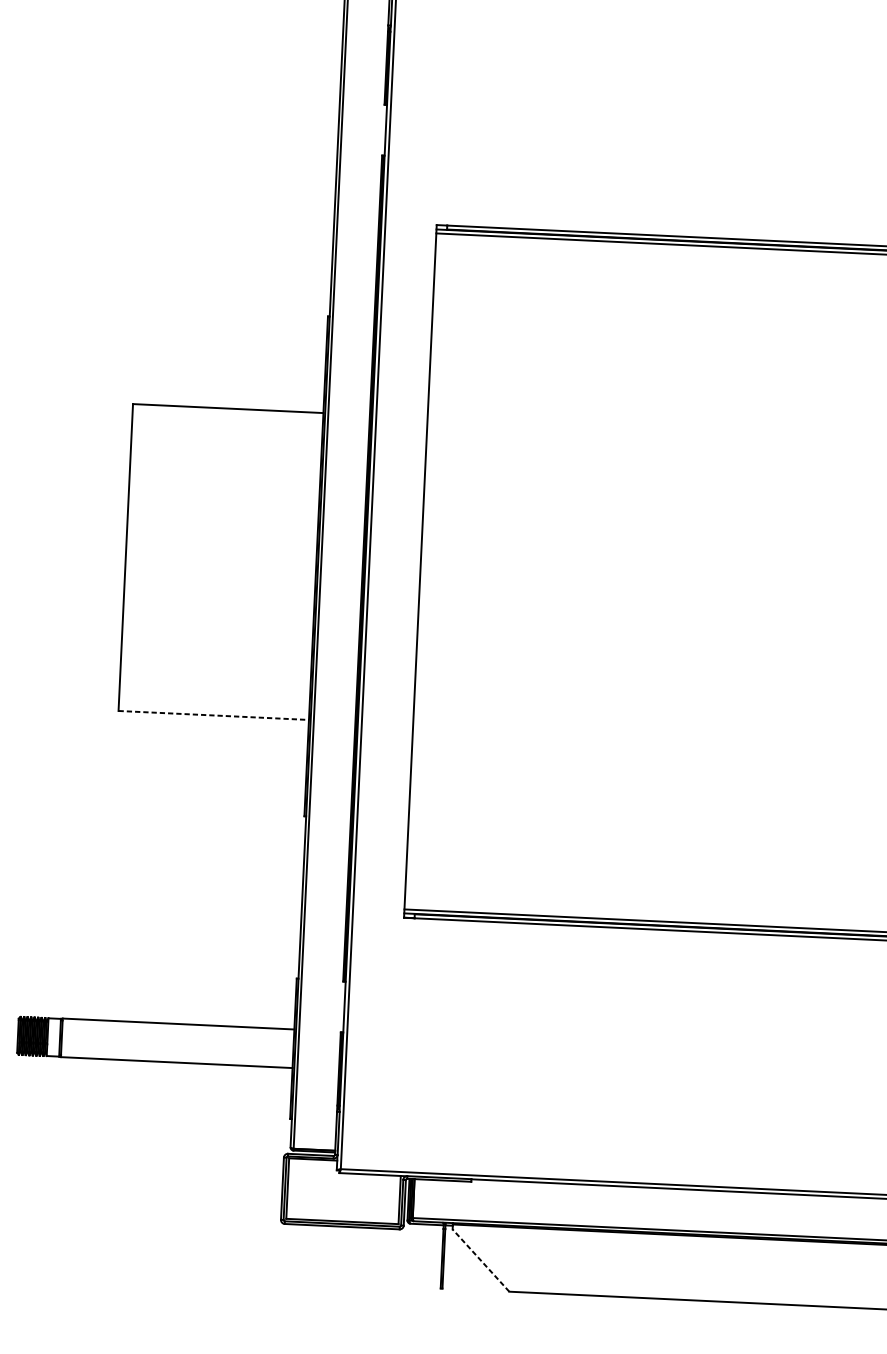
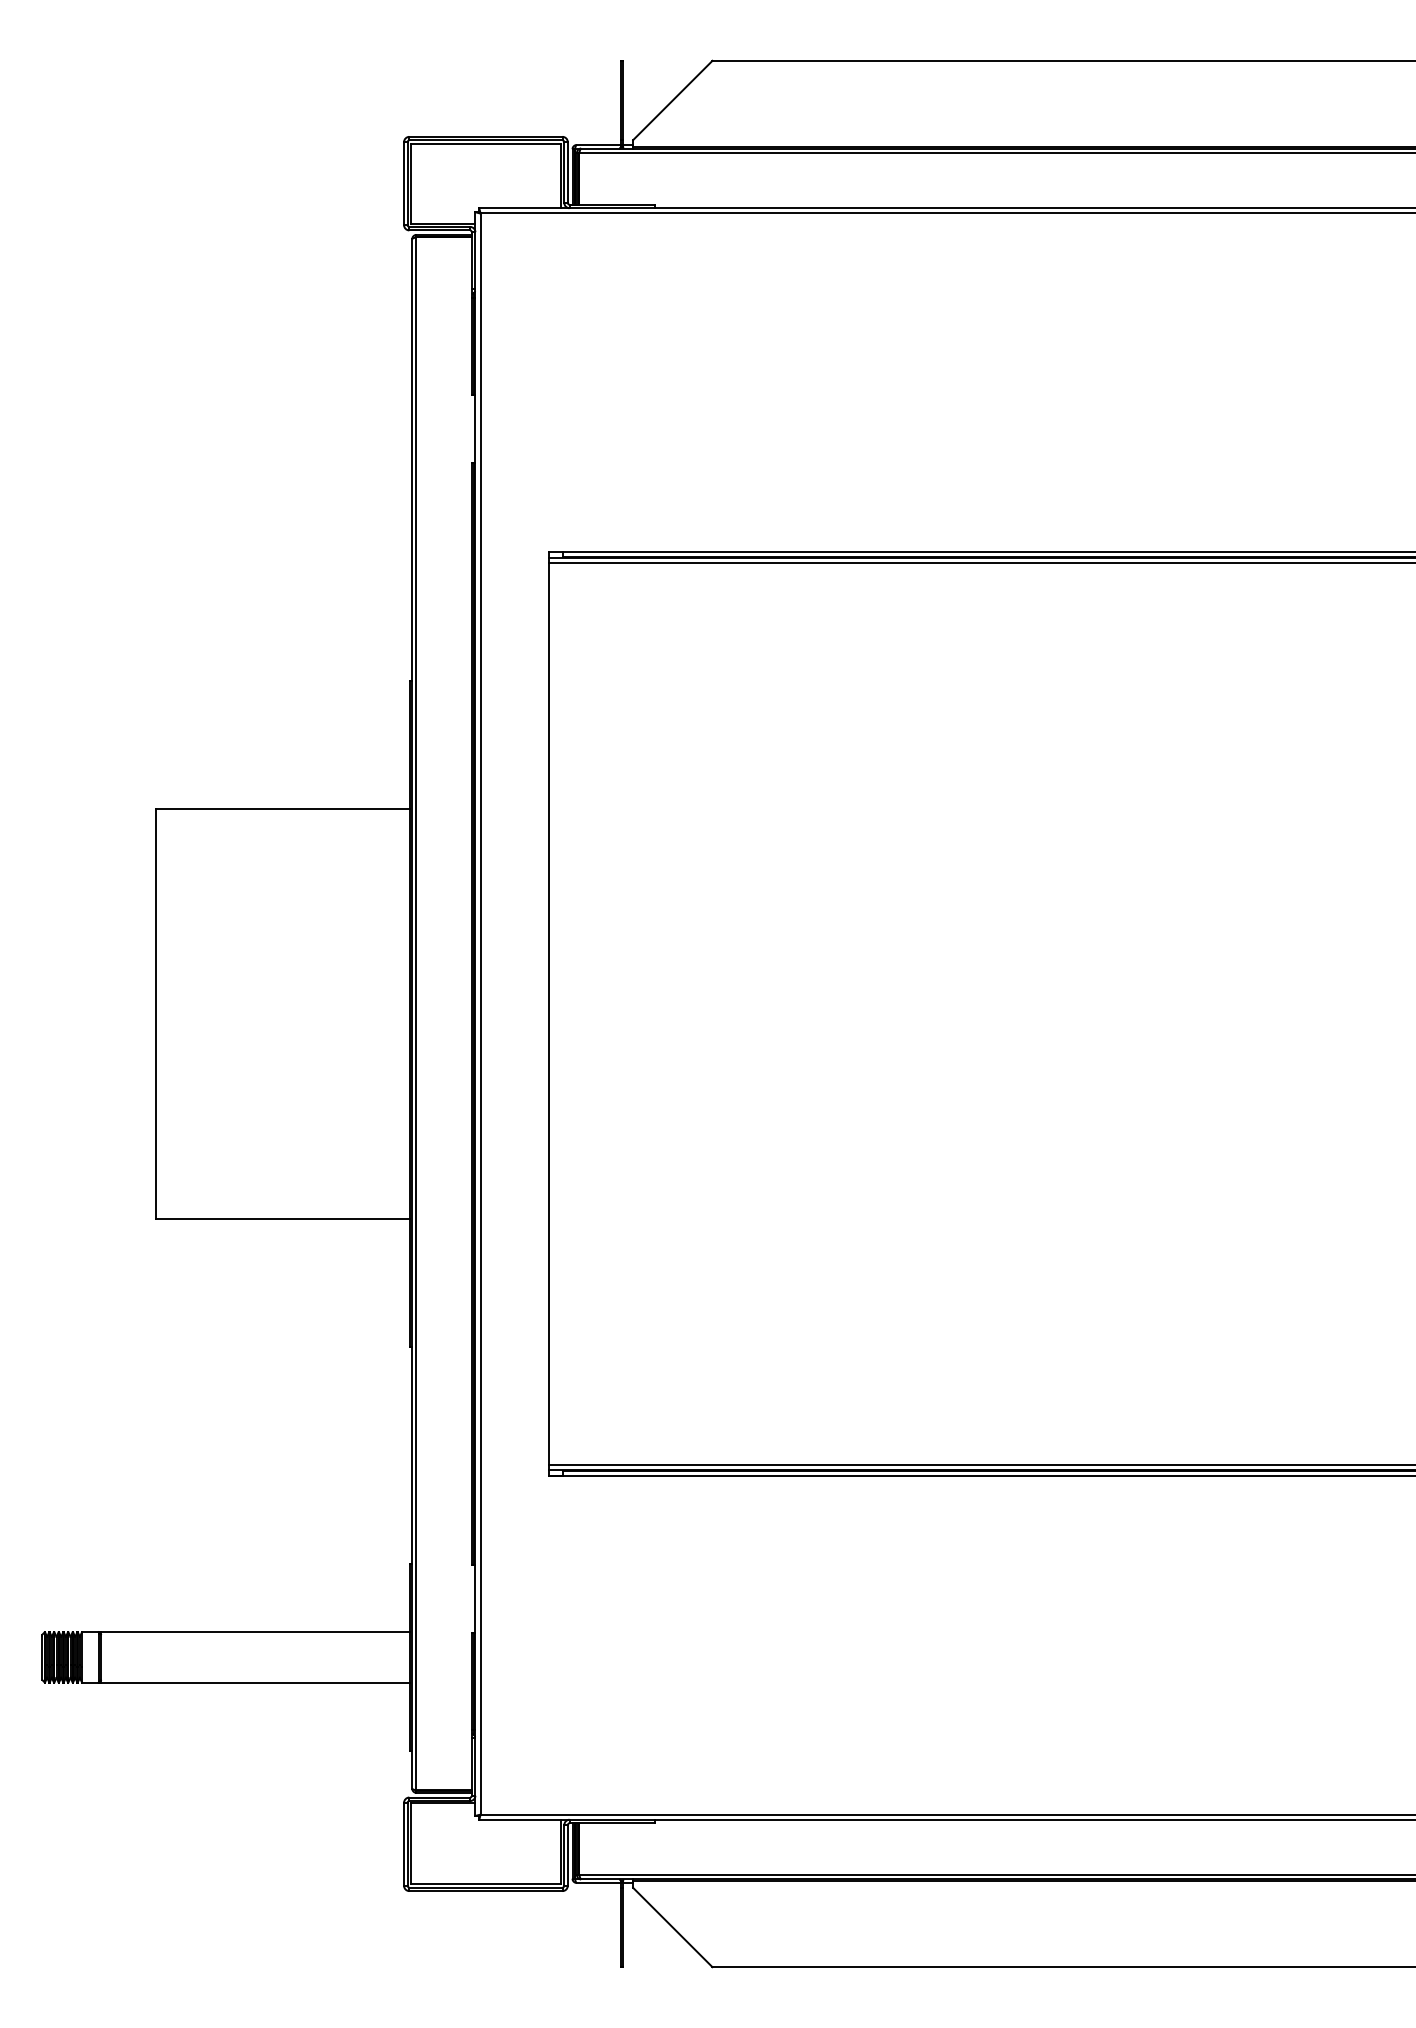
line: (213, 715) -> (282, 1218), dashed -> solid
line: (480, 1260) -> (672, 1927), dashed -> solid

